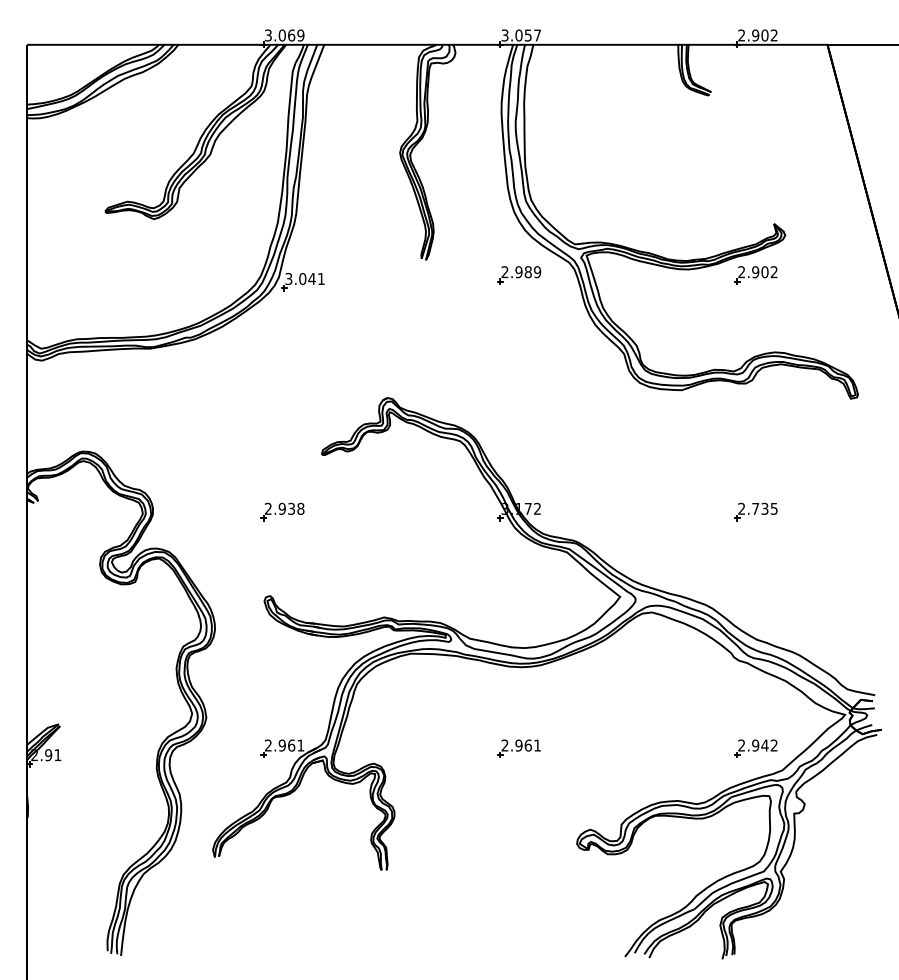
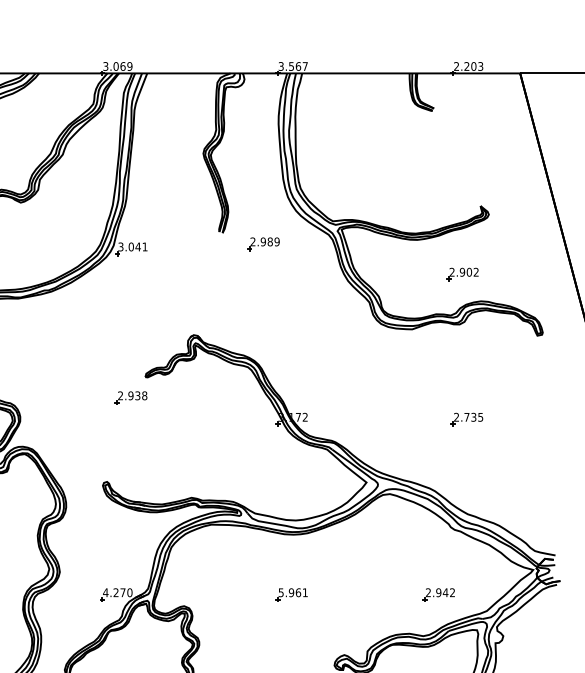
text: (523, 35) -> (294, 66), 3.057 -> 3.567
text: (764, 35) -> (473, 66), 2.902 -> 2.203
part: (519, 275) -> (263, 244), moved
part: (755, 275) -> (462, 274), moved
part: (282, 511) -> (131, 397), moved
text: (284, 745) -> (117, 592), 2.961 -> 4.270
text: (504, 745) -> (280, 592), 2.961 -> 5.961
part: (755, 748) -> (438, 594), moved

